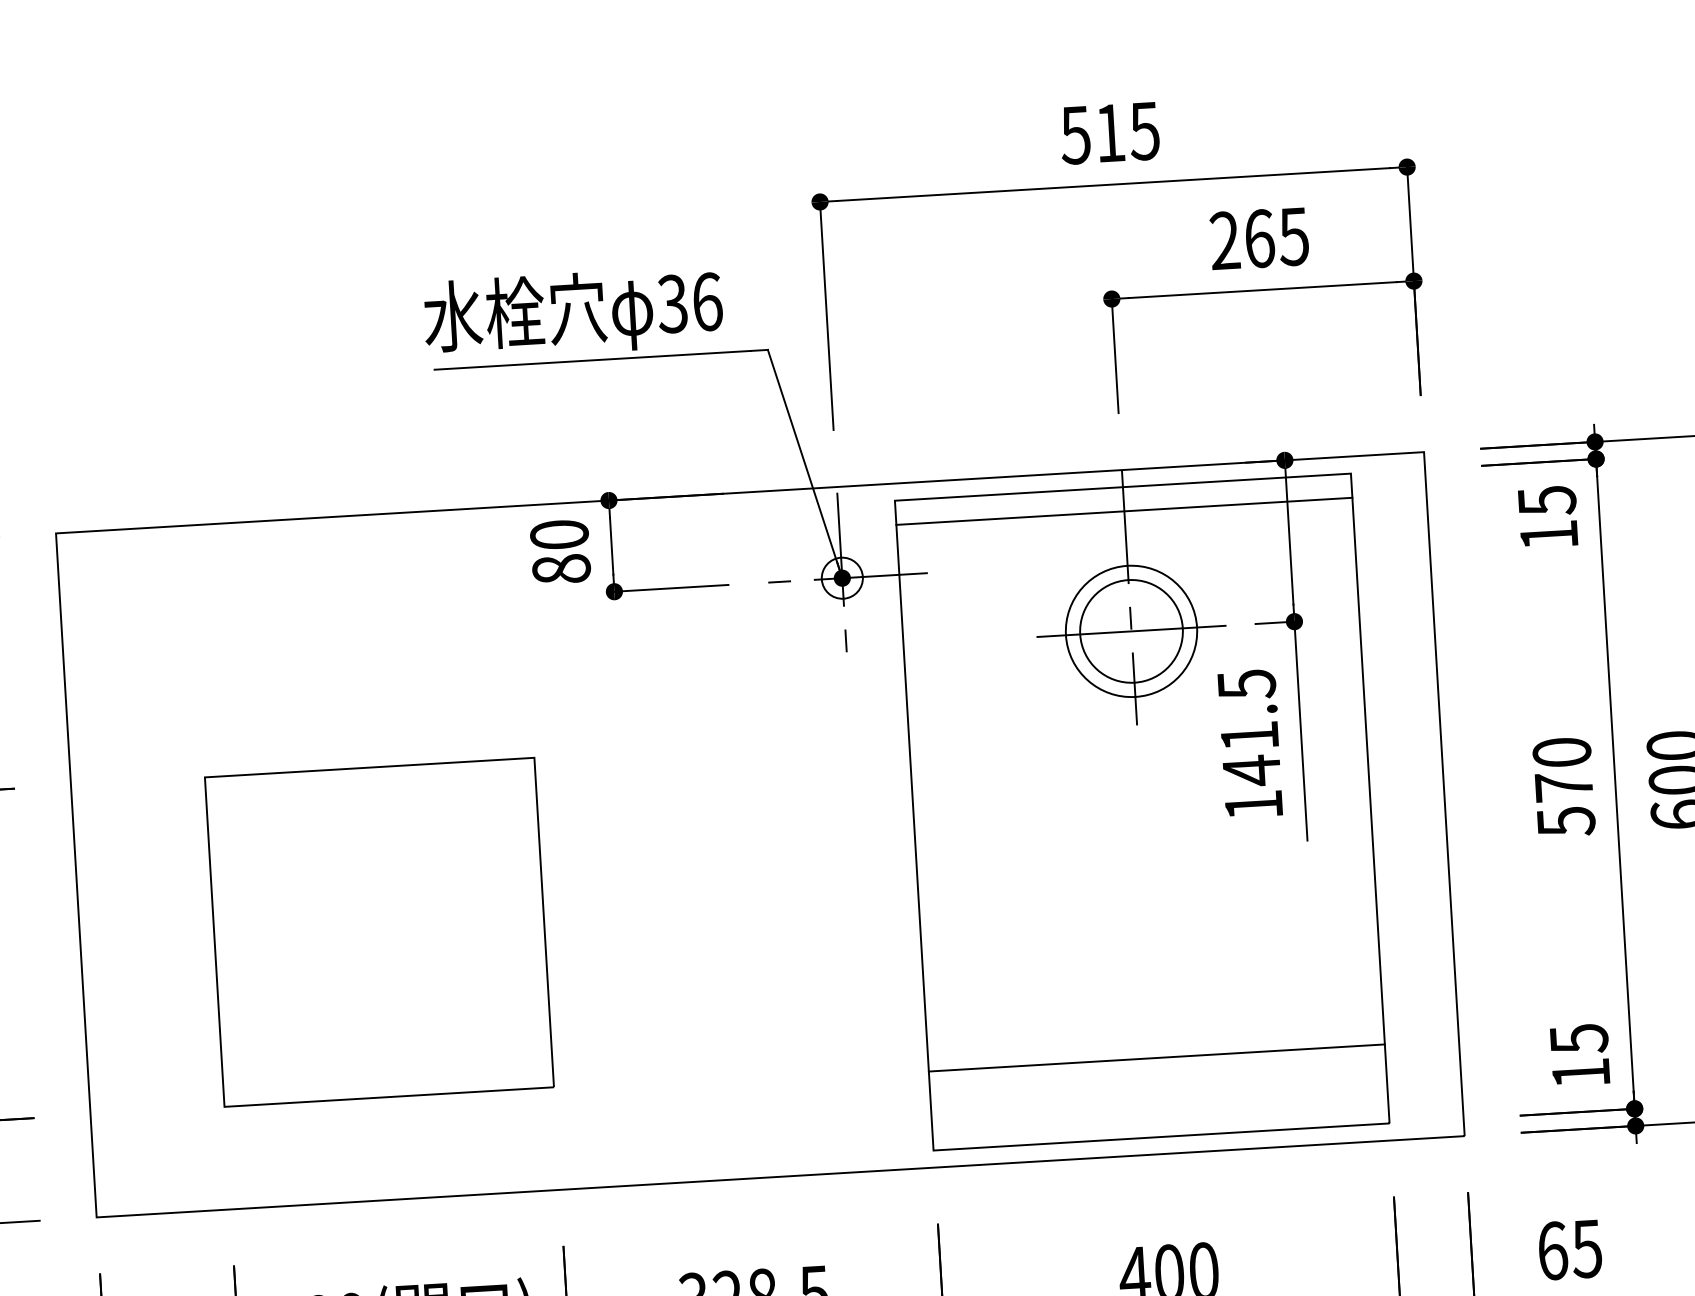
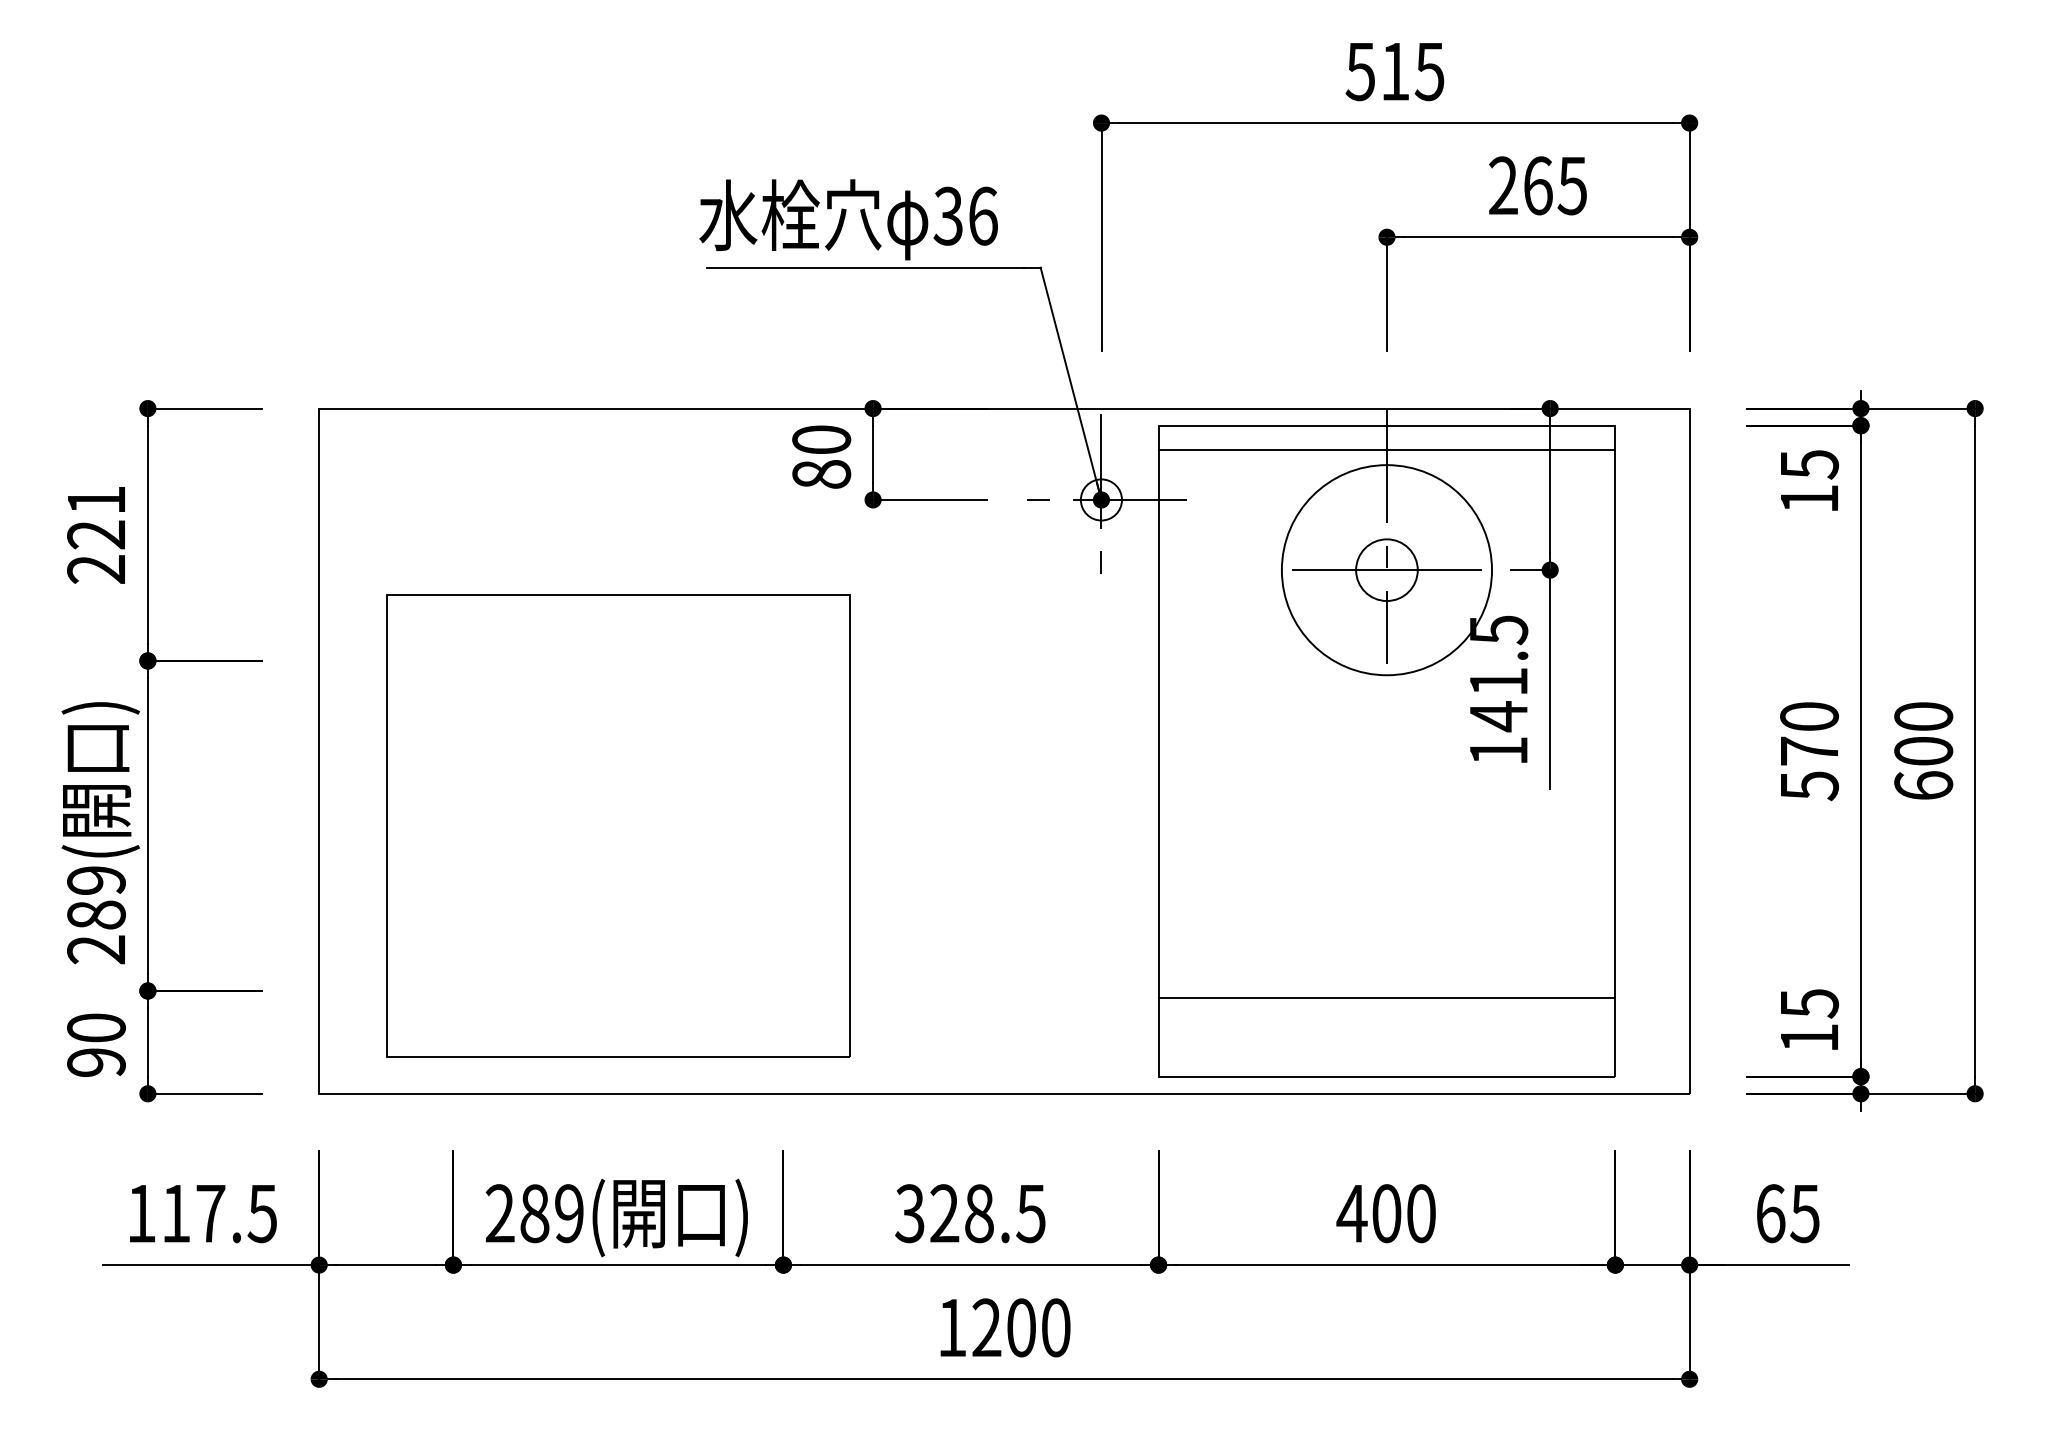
circle: (1131, 630) -> (1386, 569), size x0.6
circle: (1131, 630) -> (1386, 569), size x1.6
part: (378, 931) -> (617, 825), size x1.4

